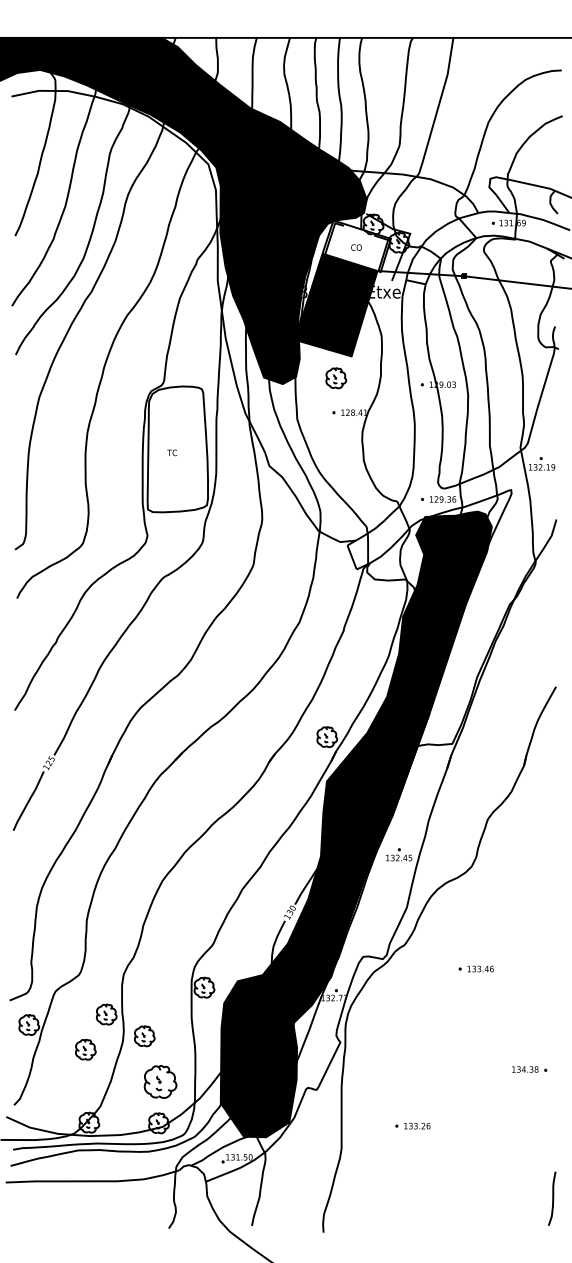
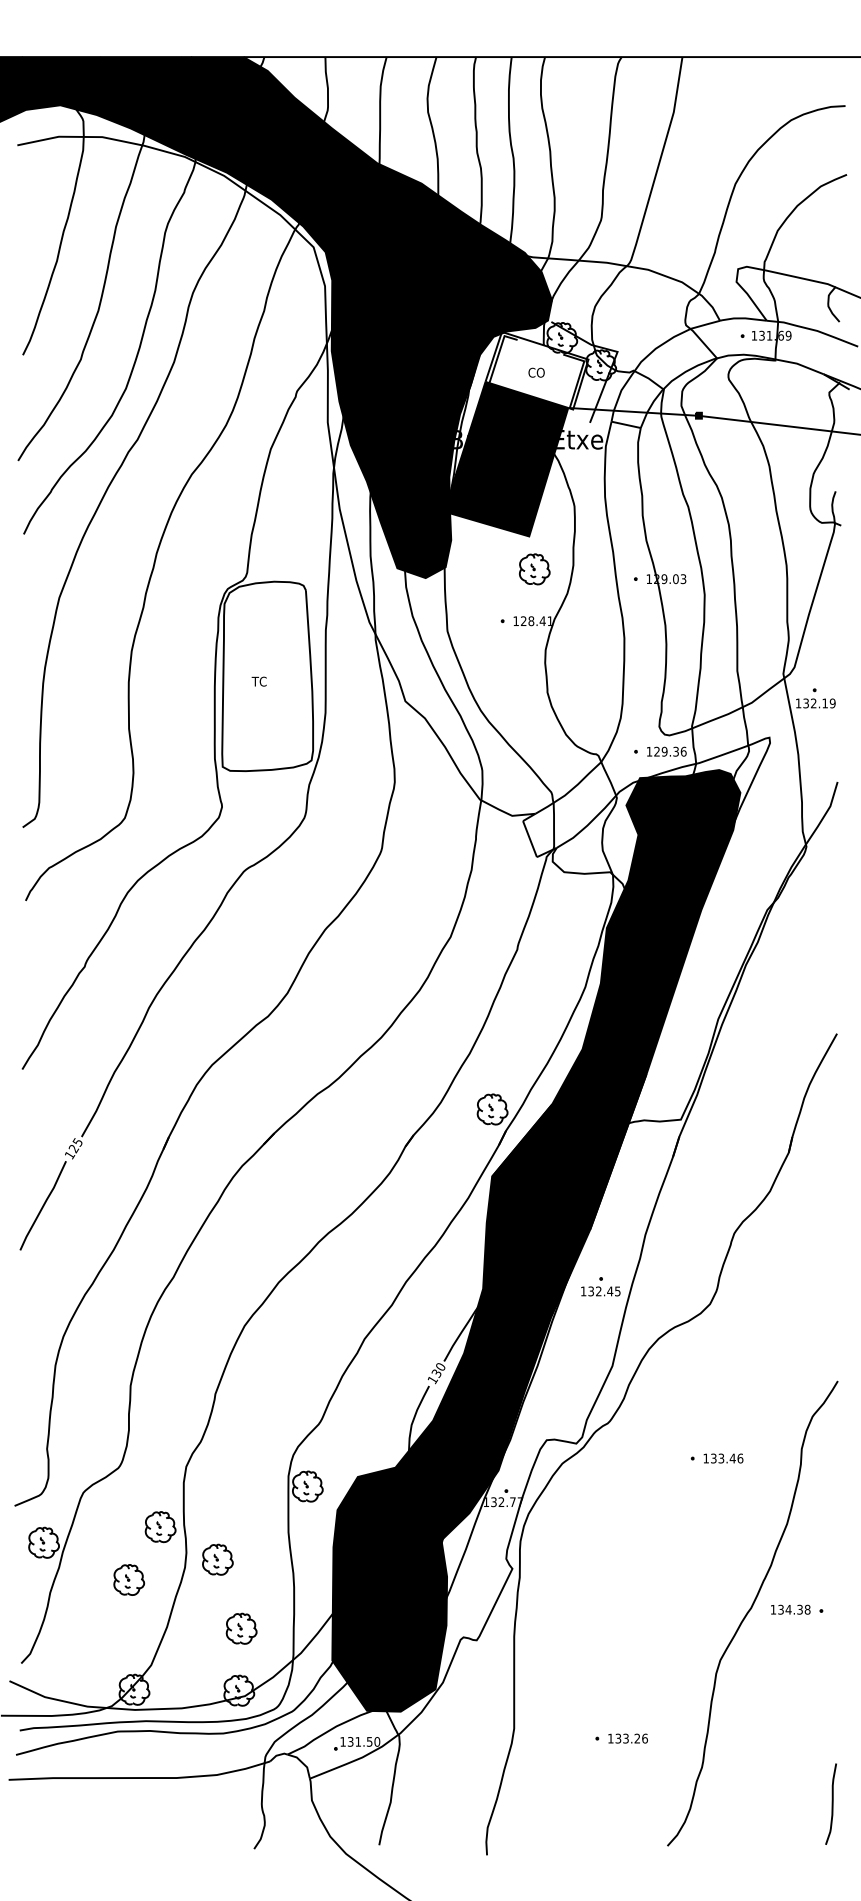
part: (336, 378) -> (535, 569), moved
curve: (499, 1069) -> (751, 1609), added
part: (160, 1082) -> (241, 1629), size x0.62
part: (412, 1125) -> (620, 1737), moved

